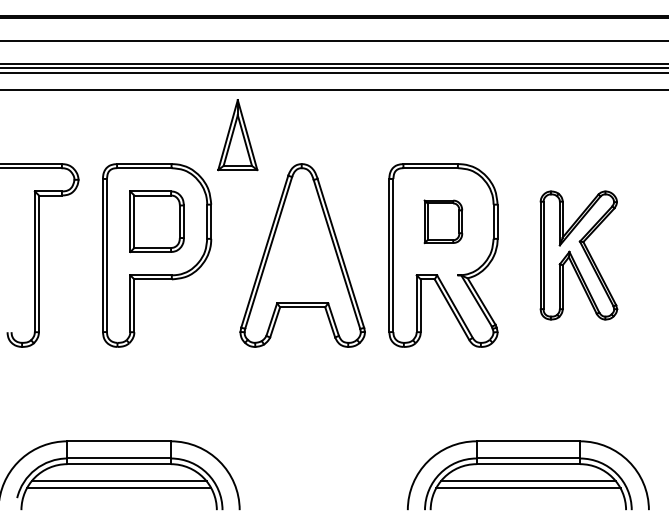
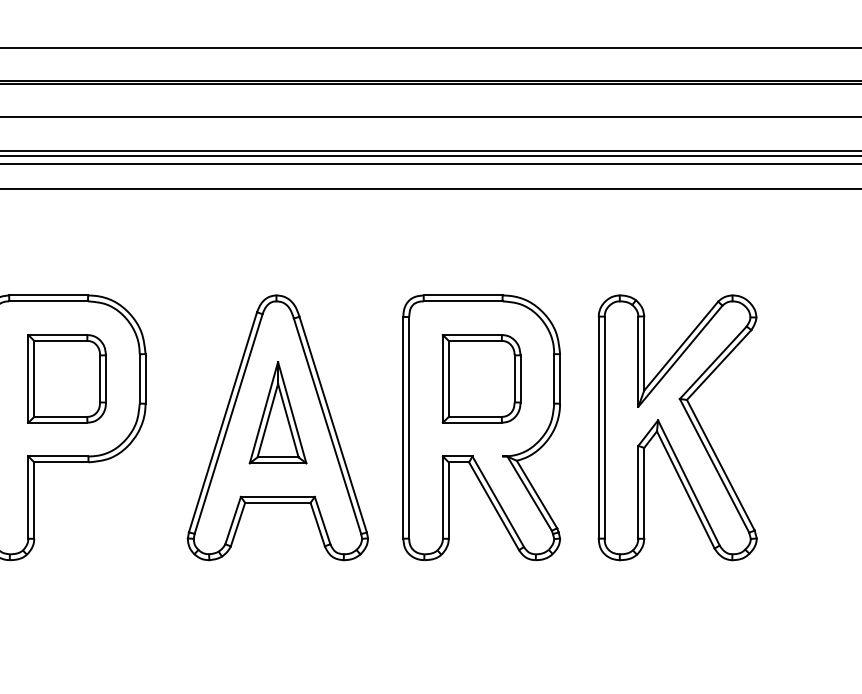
part: (237, 135) -> (277, 413), moved
part: (443, 221) -> (481, 378), size x1.43
part: (578, 255) -> (677, 427), size x1.43

